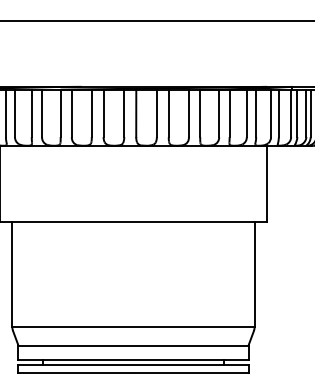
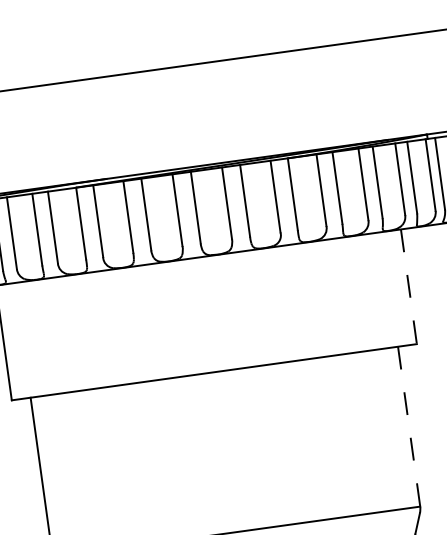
line: (267, 183) -> (409, 286), solid -> dashed
line: (254, 274) -> (408, 427), solid -> dashed

